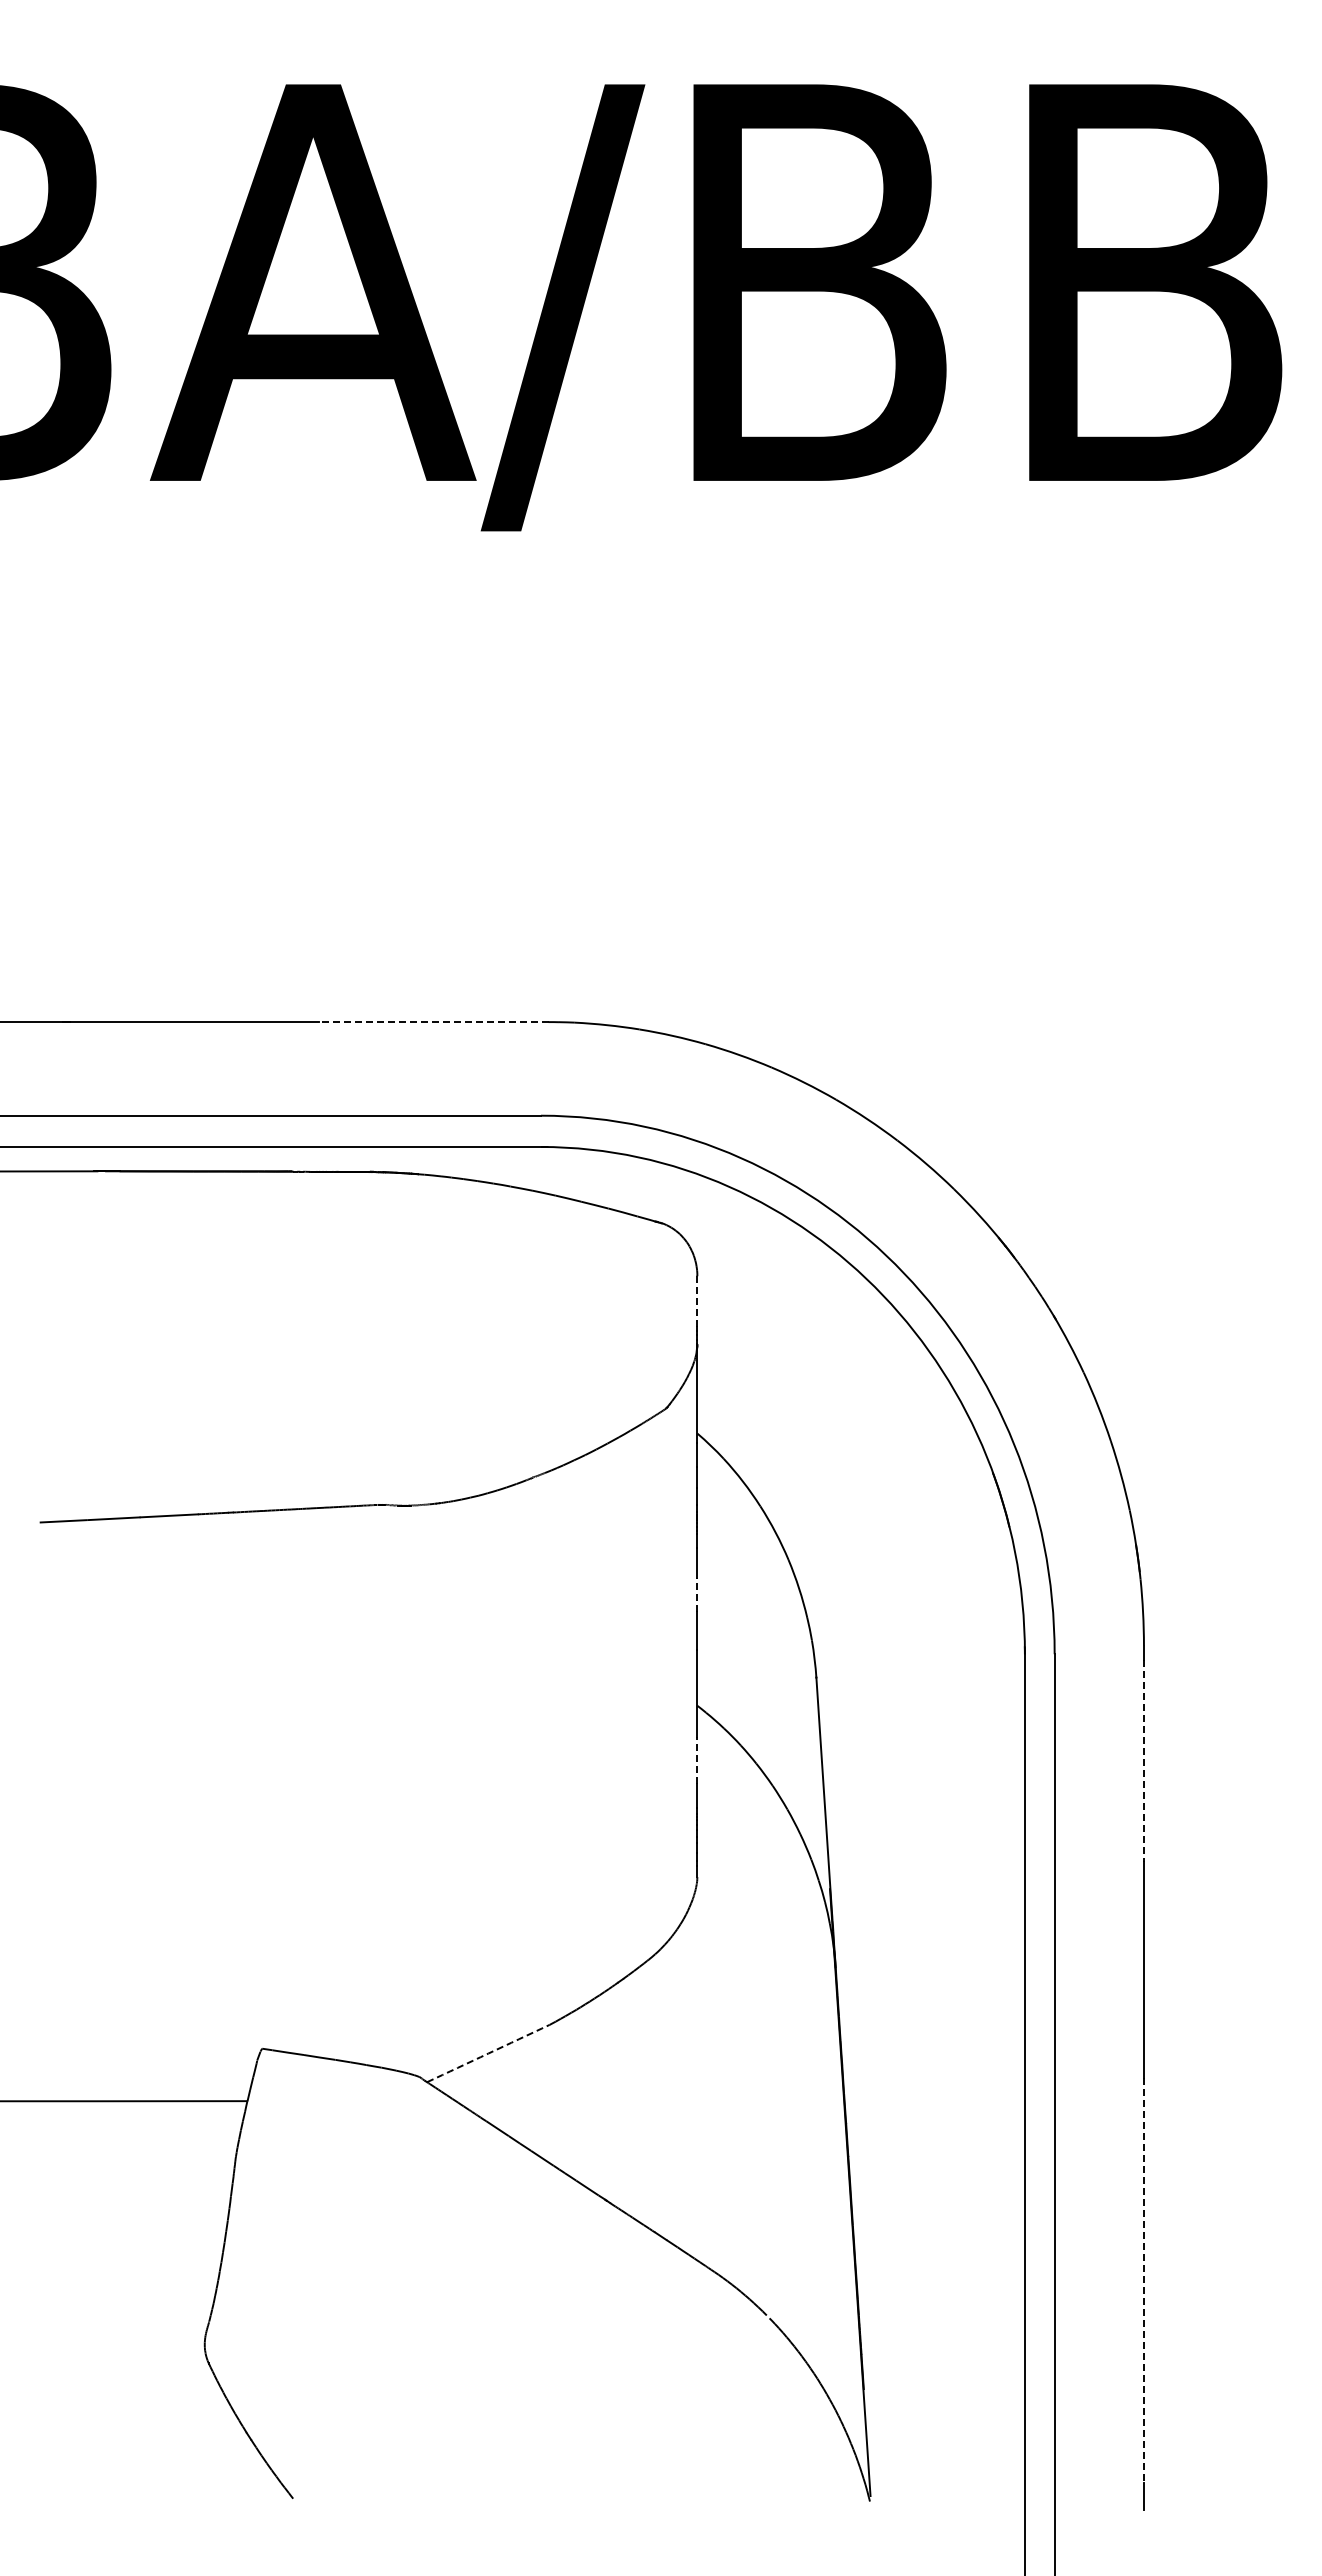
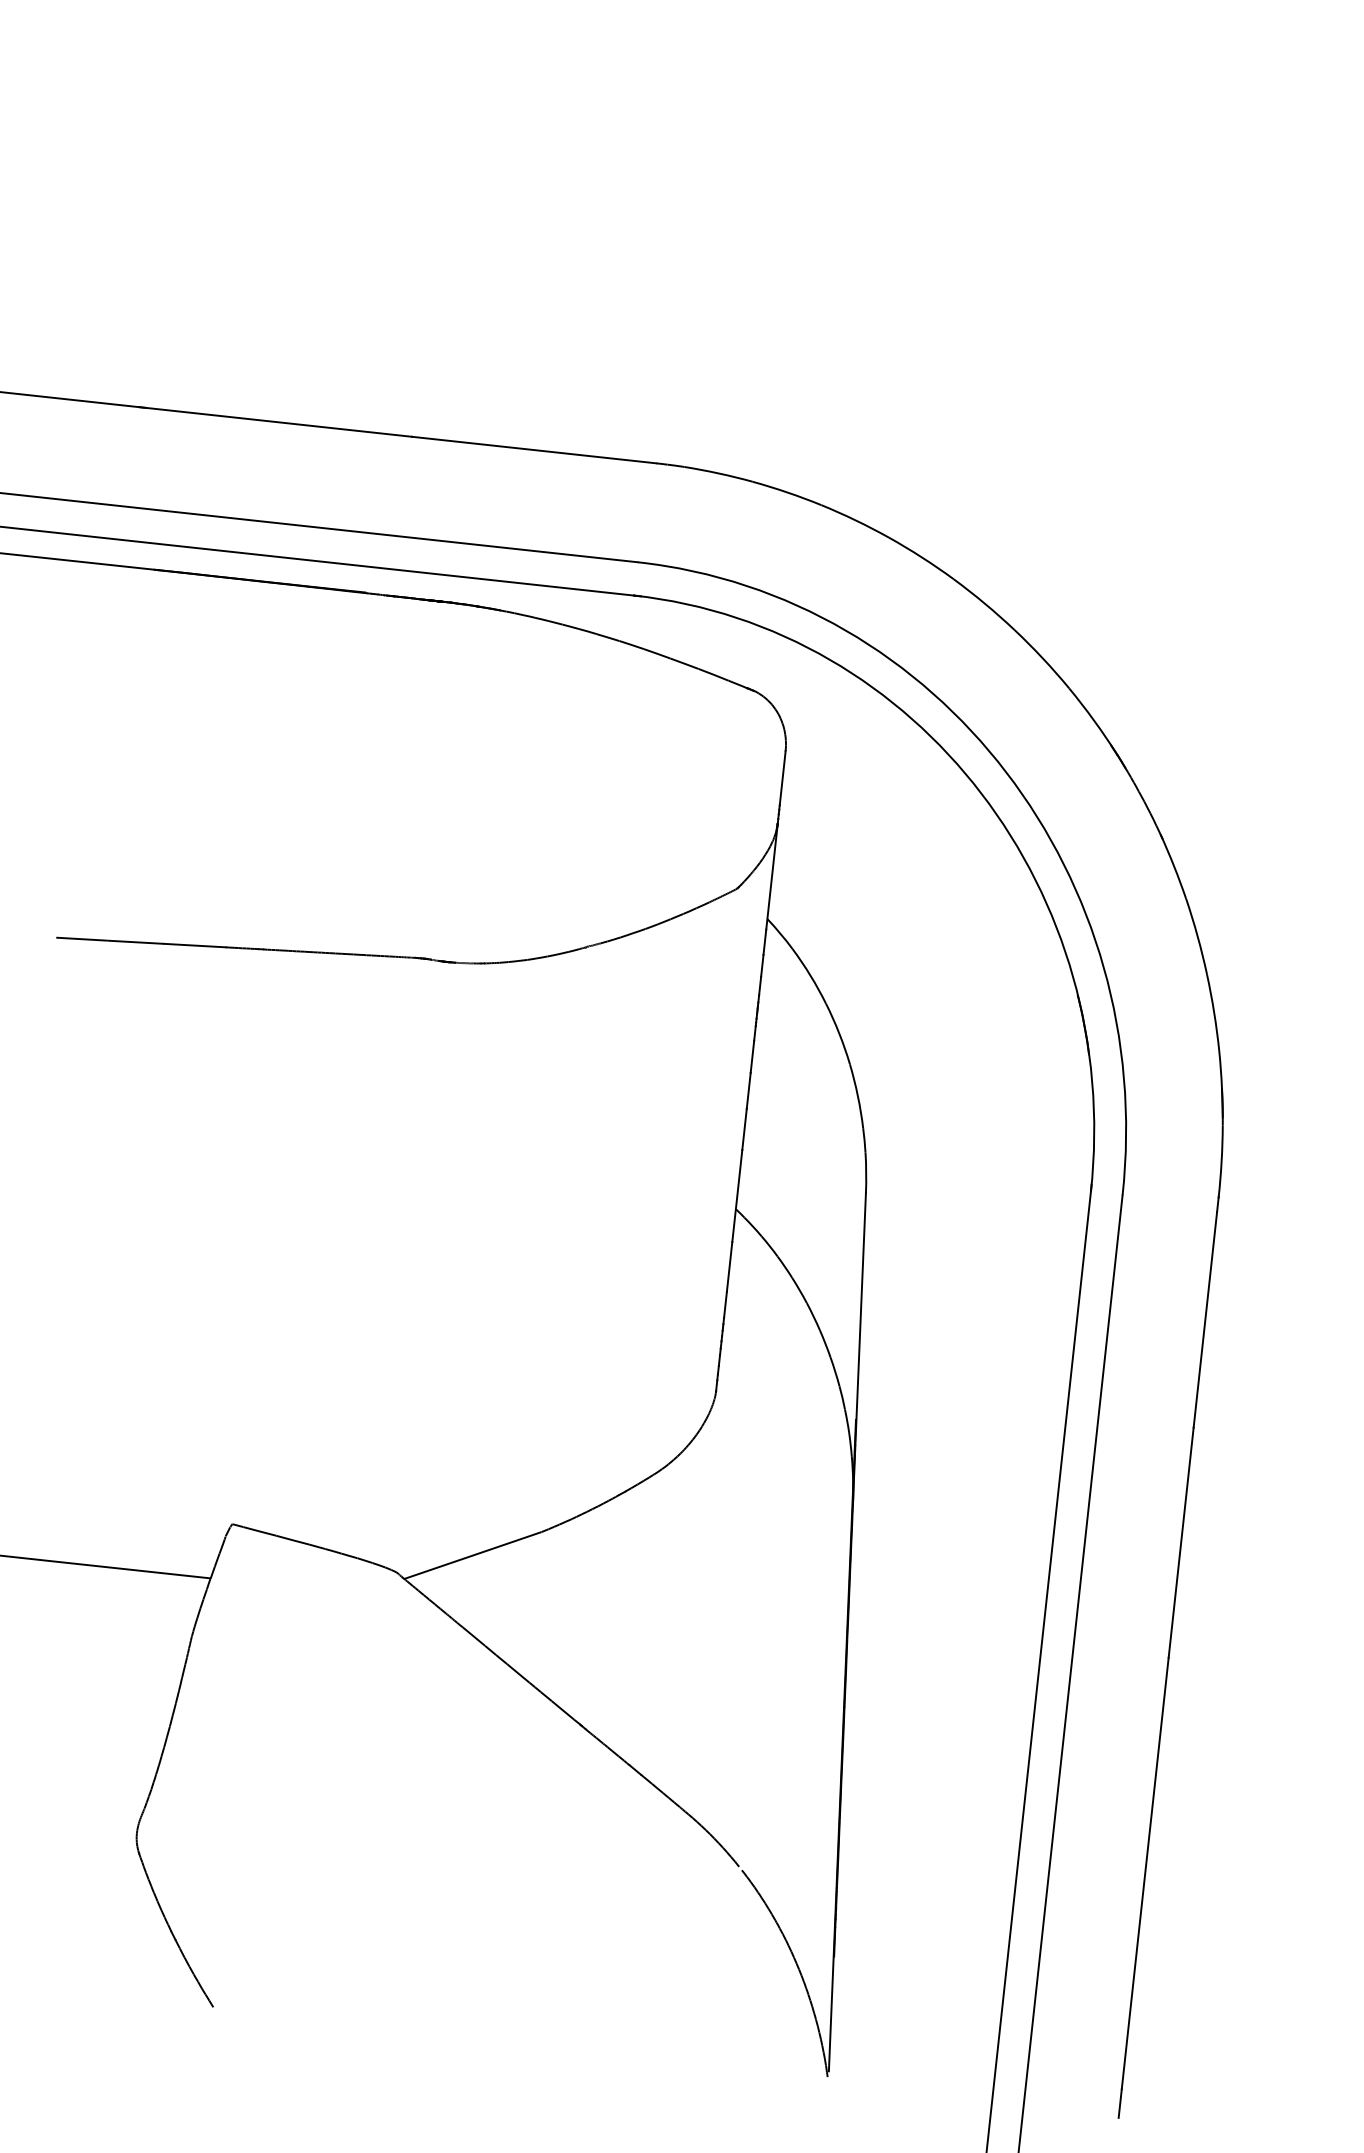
line: (433, 1022) -> (533, 450), dashed -> solid
line: (697, 1300) -> (782, 777), dashed -> solid
line: (697, 1594) -> (748, 1090), dashed -> solid
line: (697, 1759) -> (729, 1266), dashed -> solid
line: (1143, 1761) -> (1204, 1320), dashed -> solid
arc: (488, 2053) -> (473, 1555), dashed -> solid
line: (1143, 2281) -> (1144, 1874), dashed -> solid

